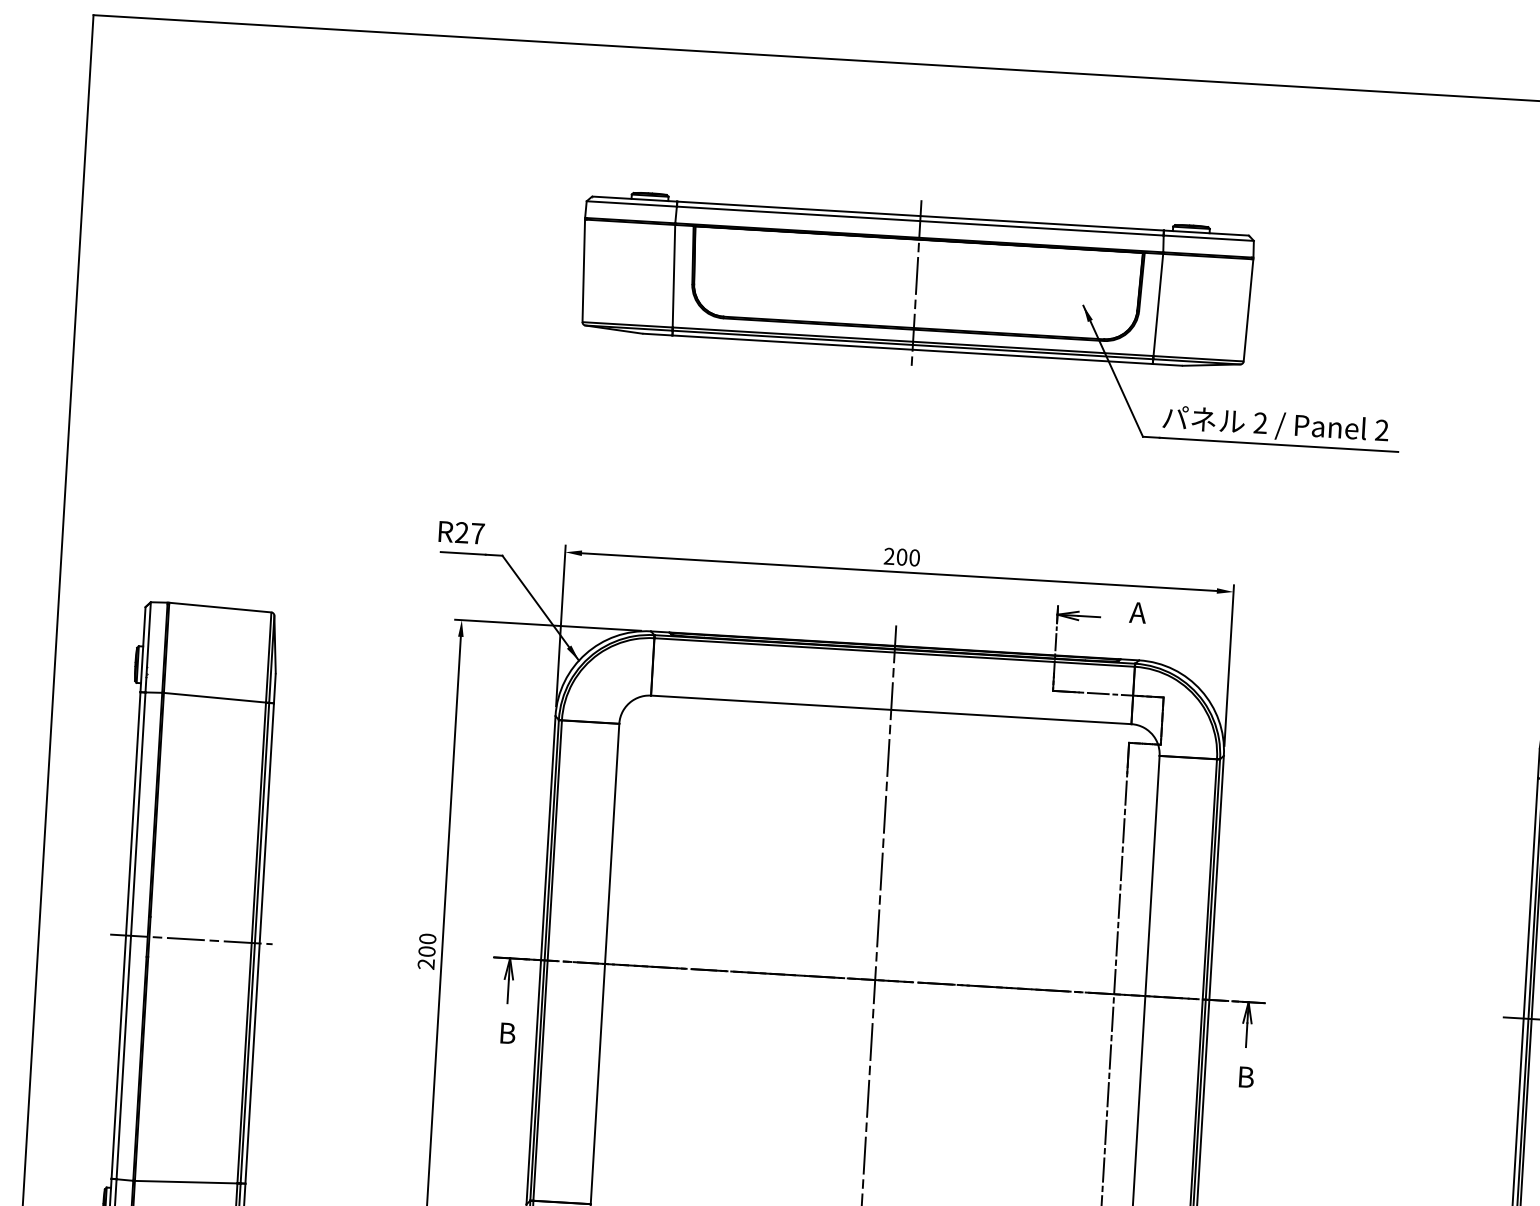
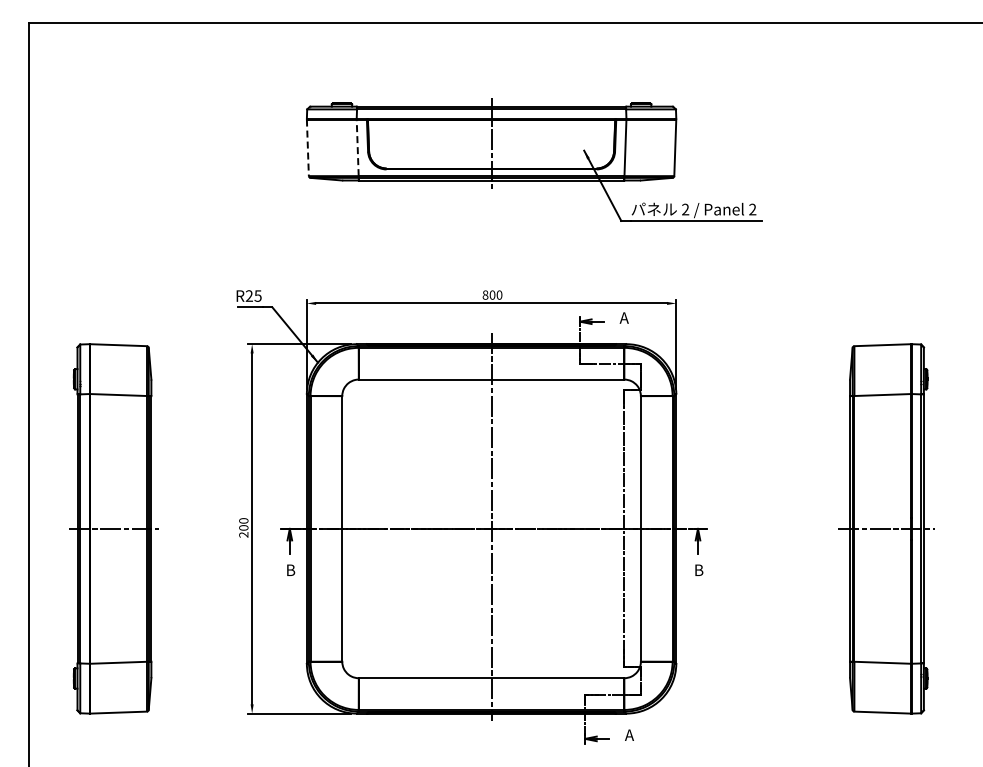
line: (583, 272) -> (307, 148), solid -> dashed
line: (673, 275) -> (357, 147), solid -> dashed
text: (476, 532) -> (257, 295), R27 -> R25
text: (889, 555) -> (485, 294), 200 -> 800

